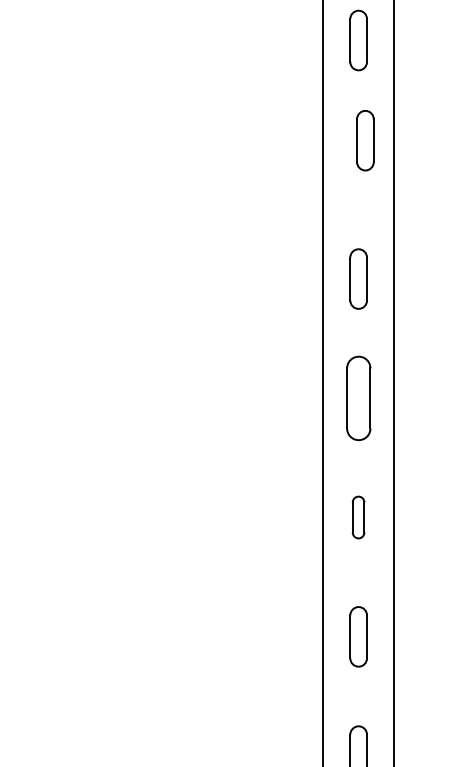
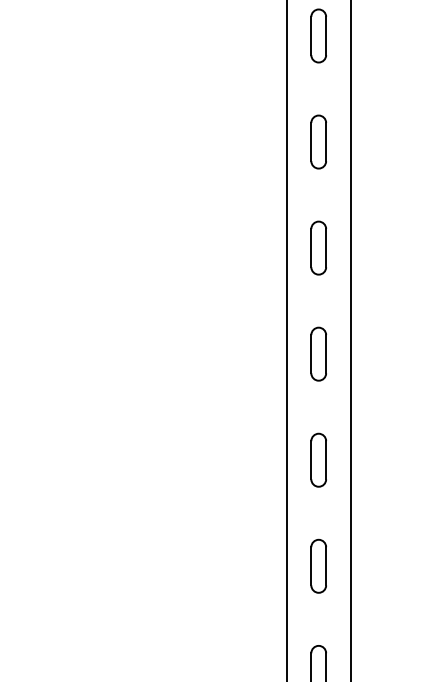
part: (365, 140) -> (318, 141), moved
part: (358, 397) -> (318, 353), size x0.71
part: (358, 516) -> (318, 459), size x1.43

